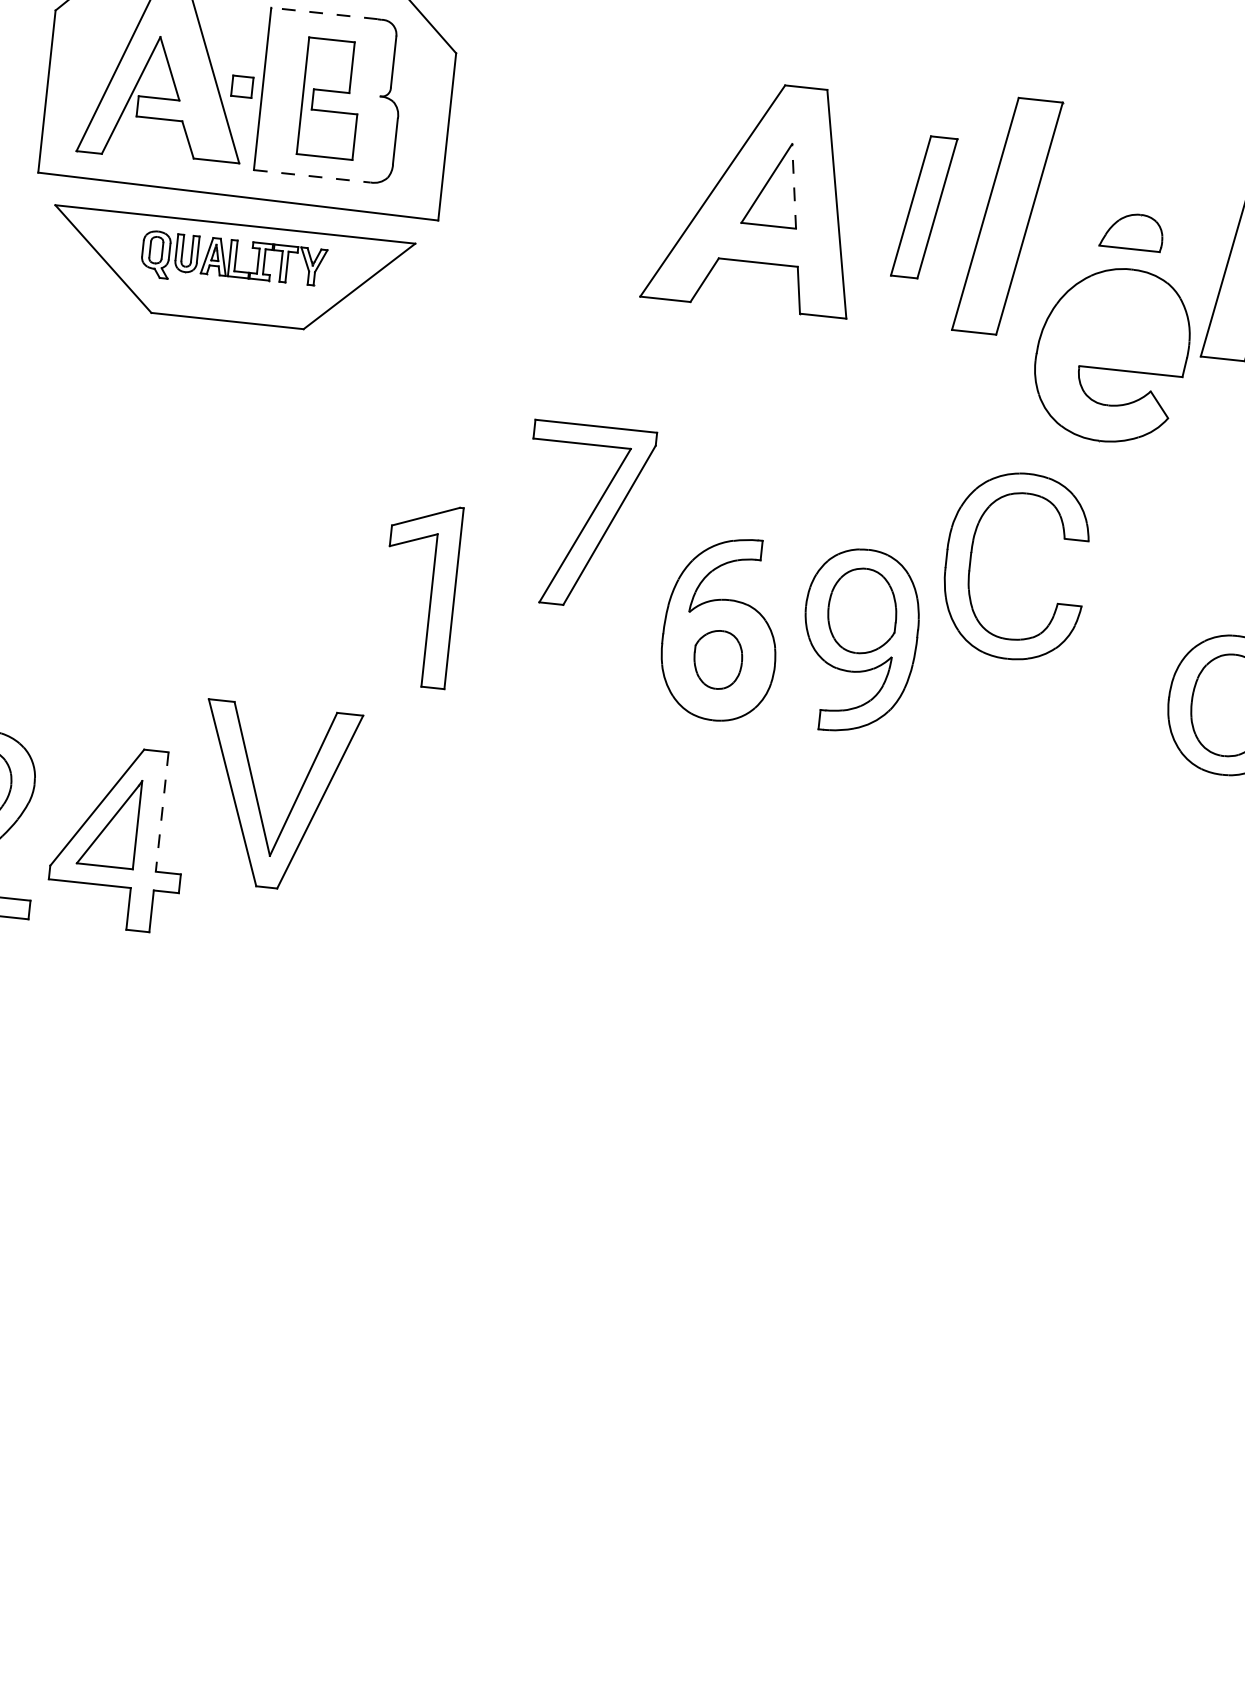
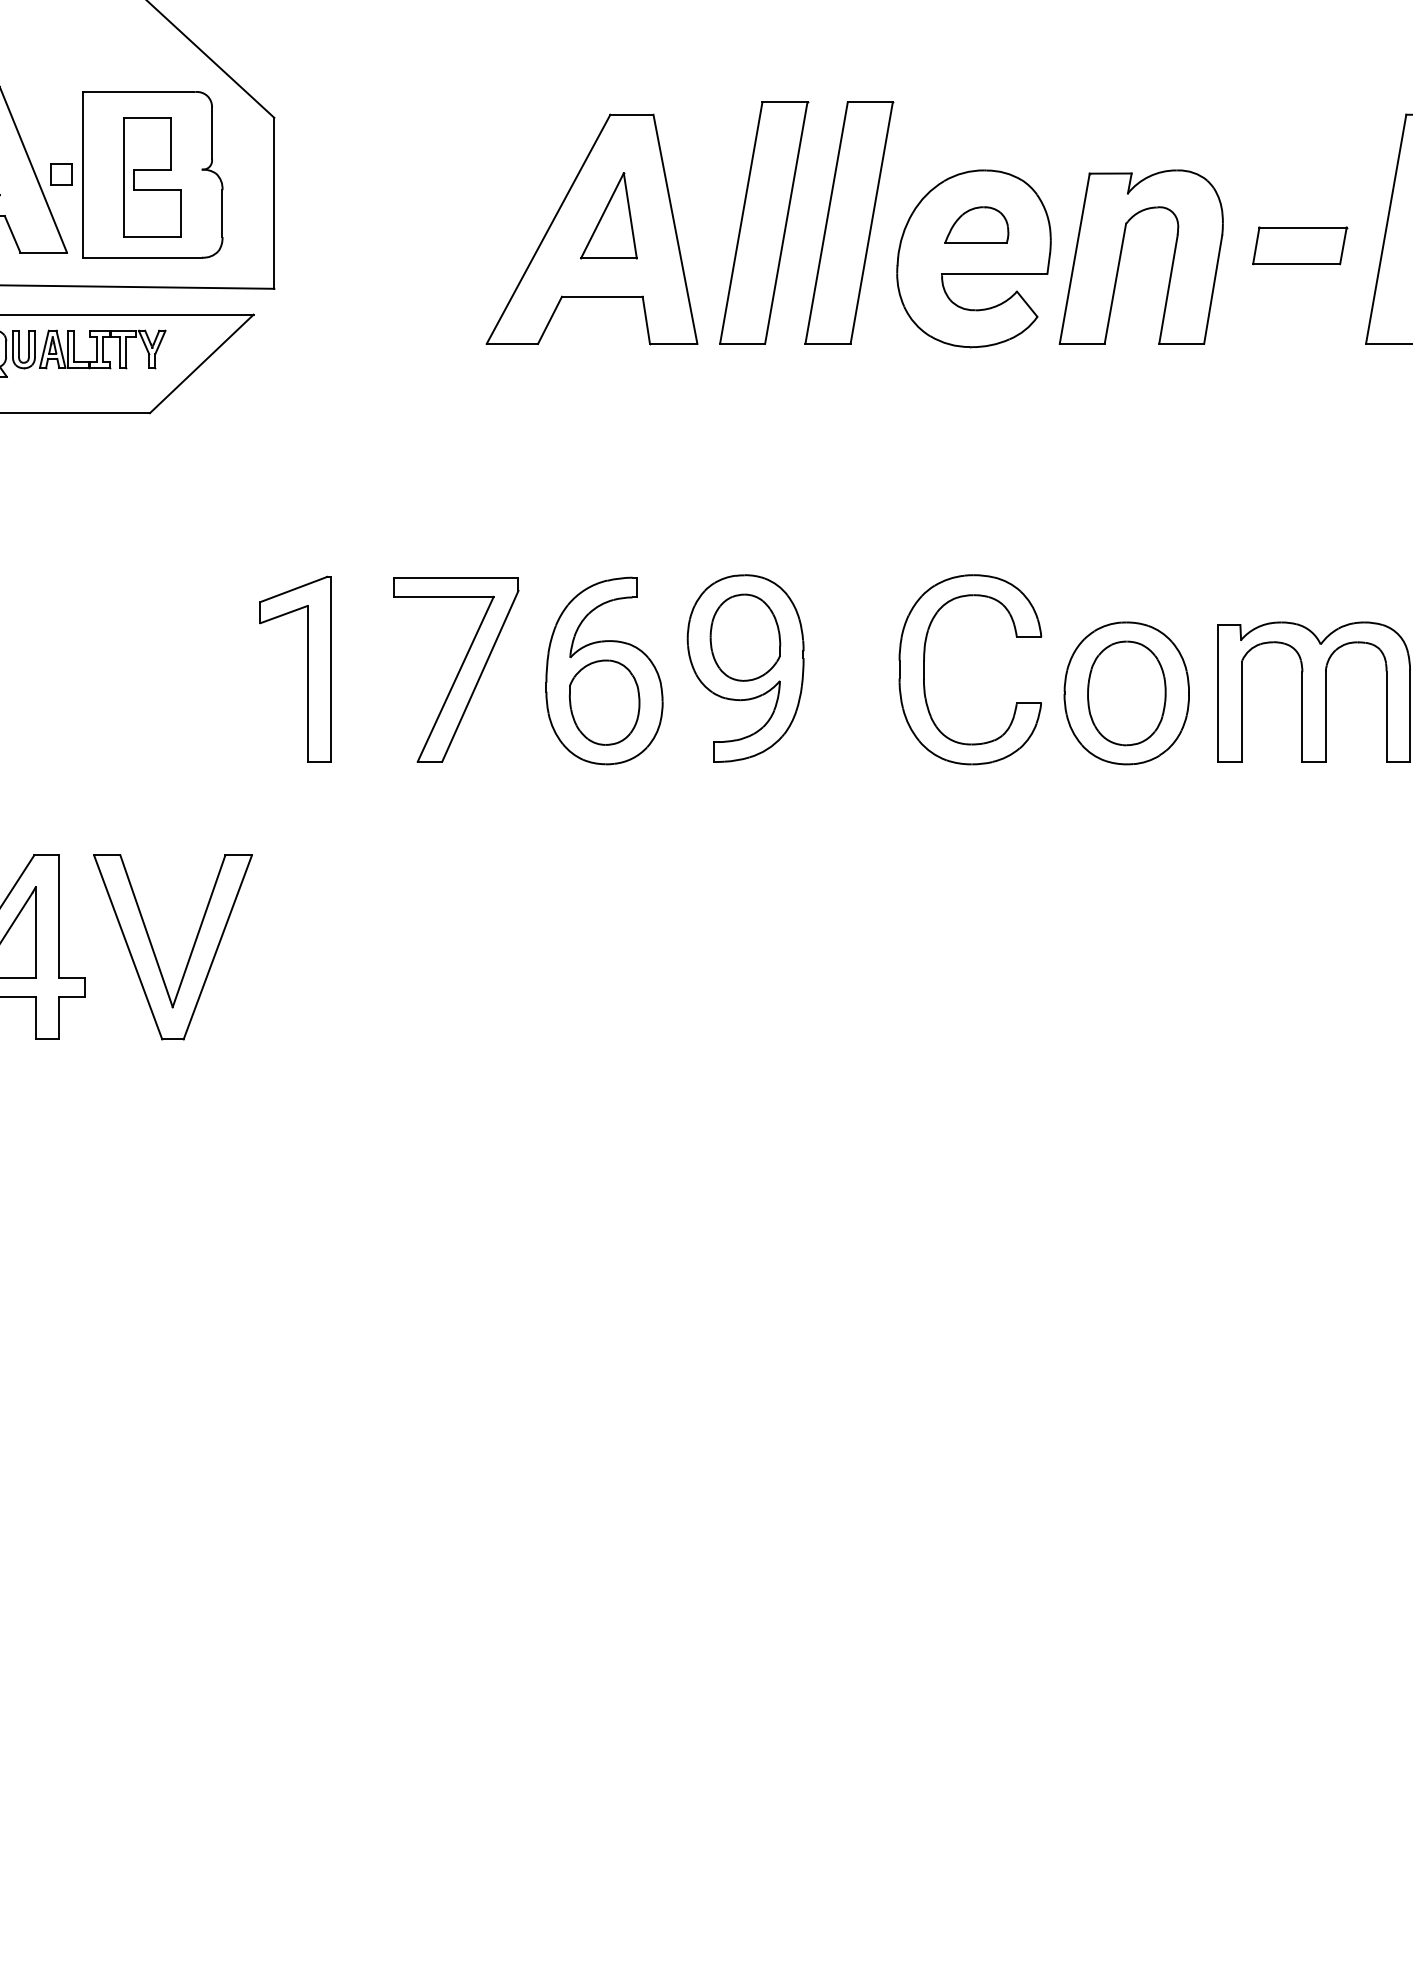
line: (324, 13) -> (136, 91), dashed -> solid
line: (312, 176) -> (142, 257), dashed -> solid
line: (794, 186) -> (630, 215), dashed -> solid
part: (924, 206) -> (764, 222), size x1.67
part: (1111, 354) -> (973, 258), moved
part: (586, 516) -> (456, 669), moved
part: (970, 561) -> (924, 669), moved
part: (717, 659) -> (604, 702), size x1.43
part: (258, 801) -> (155, 953), moved
line: (162, 813) -> (59, 917), dashed -> solid

